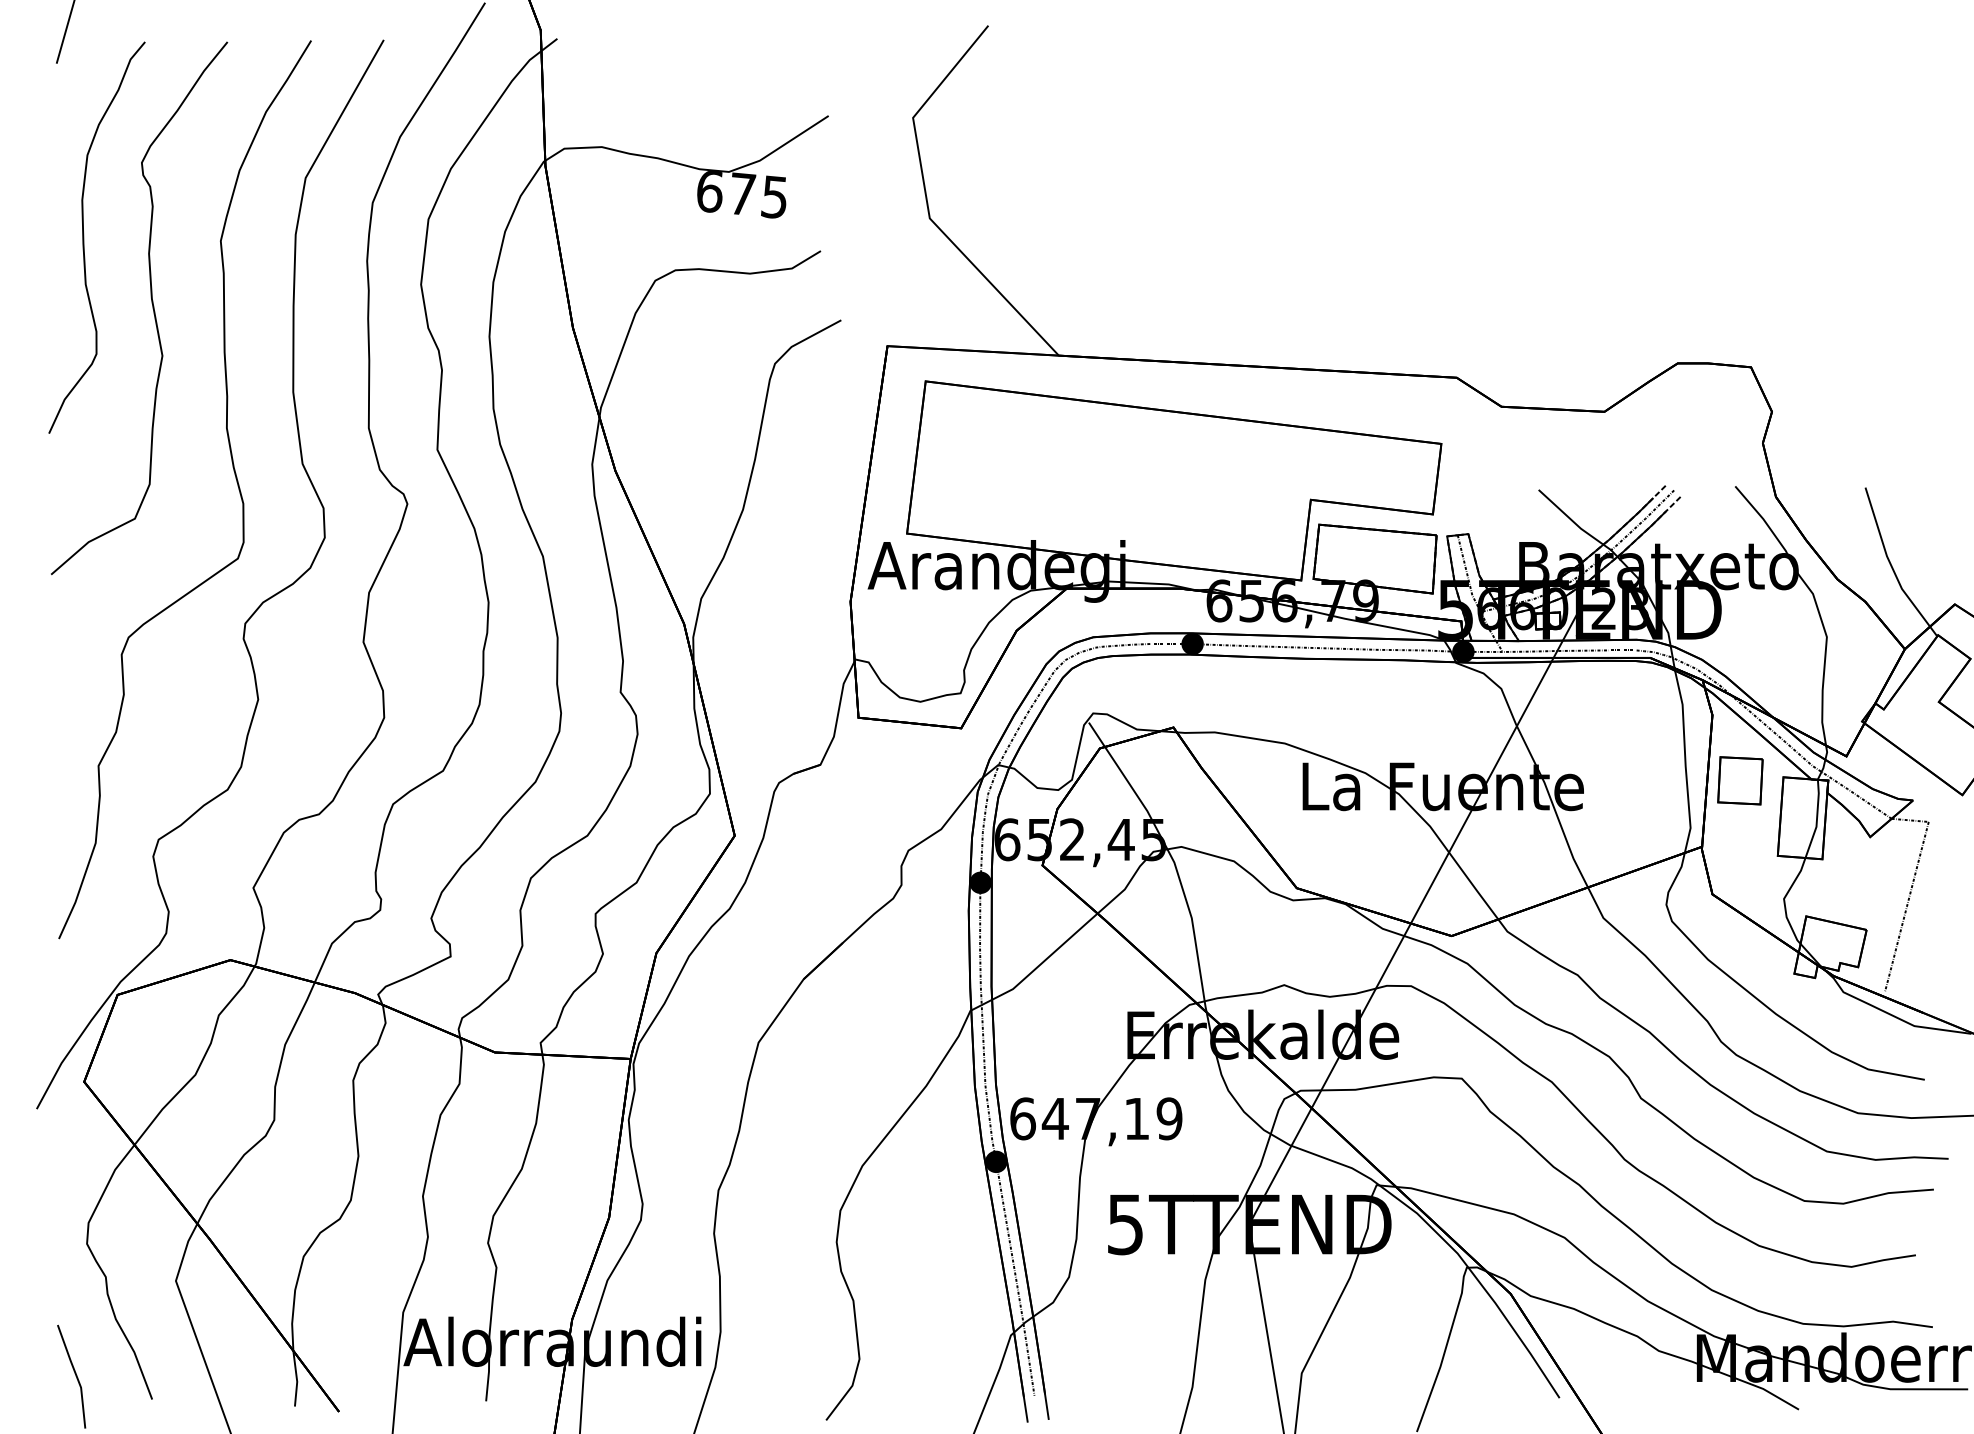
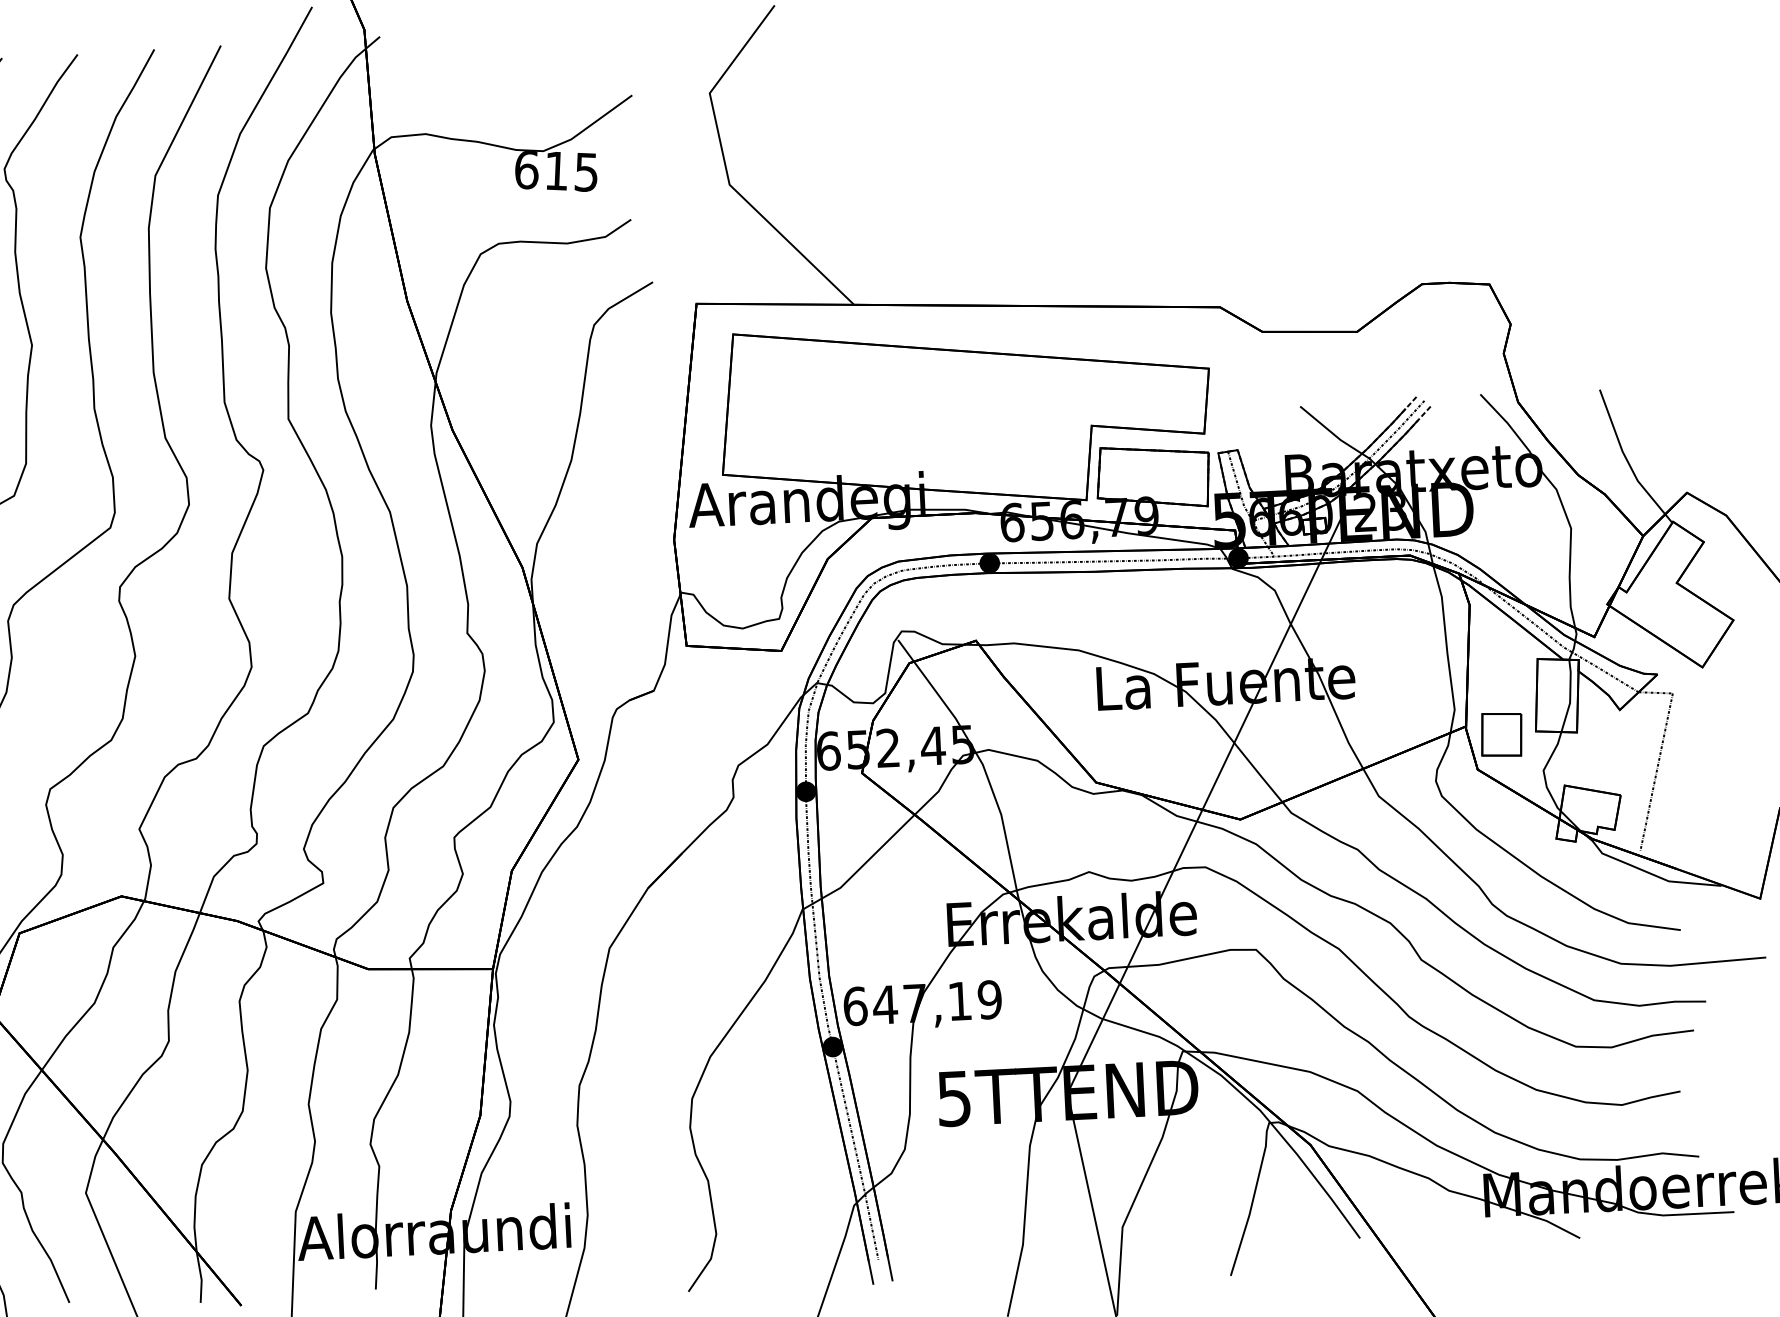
text: (743, 193) -> (557, 170), 675 -> 615
part: (1740, 780) -> (1501, 734), moved

